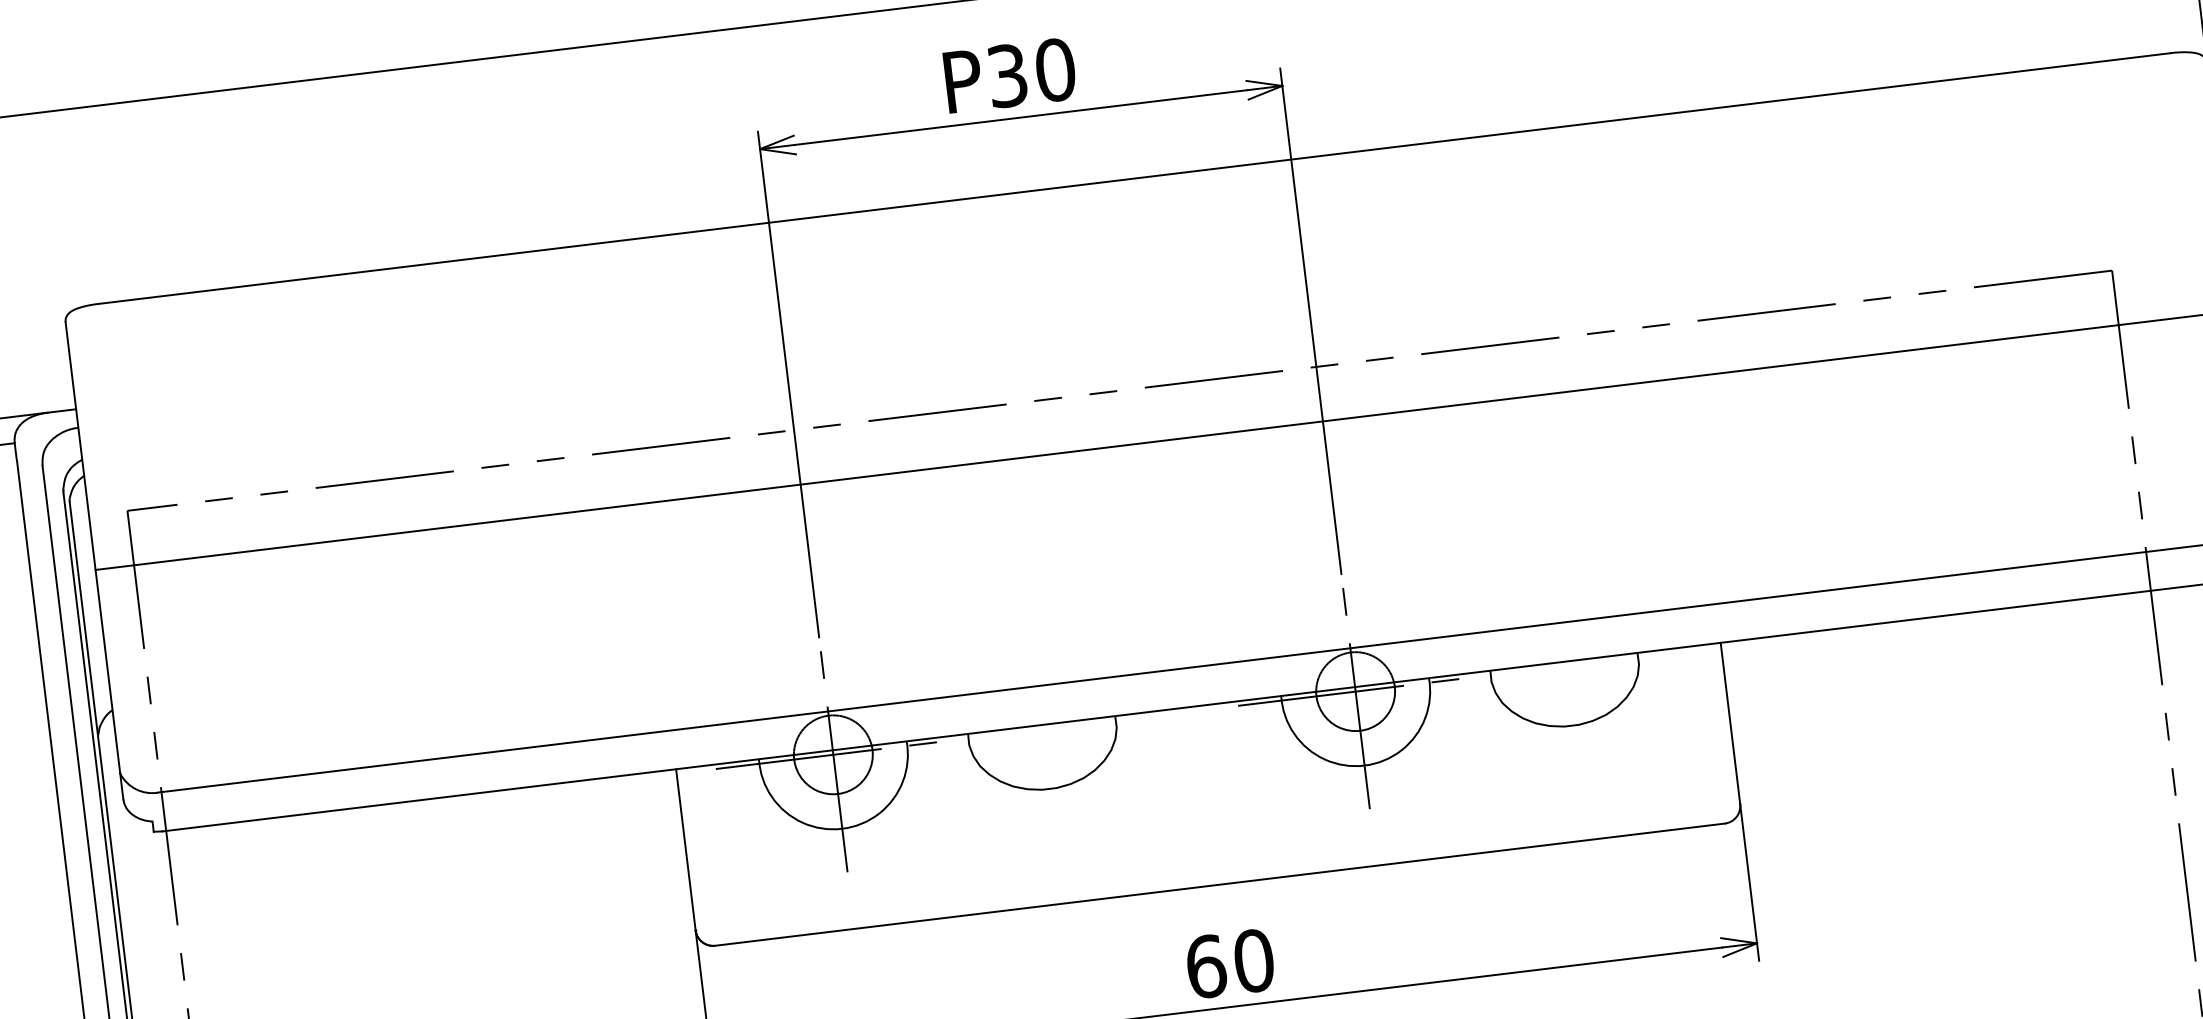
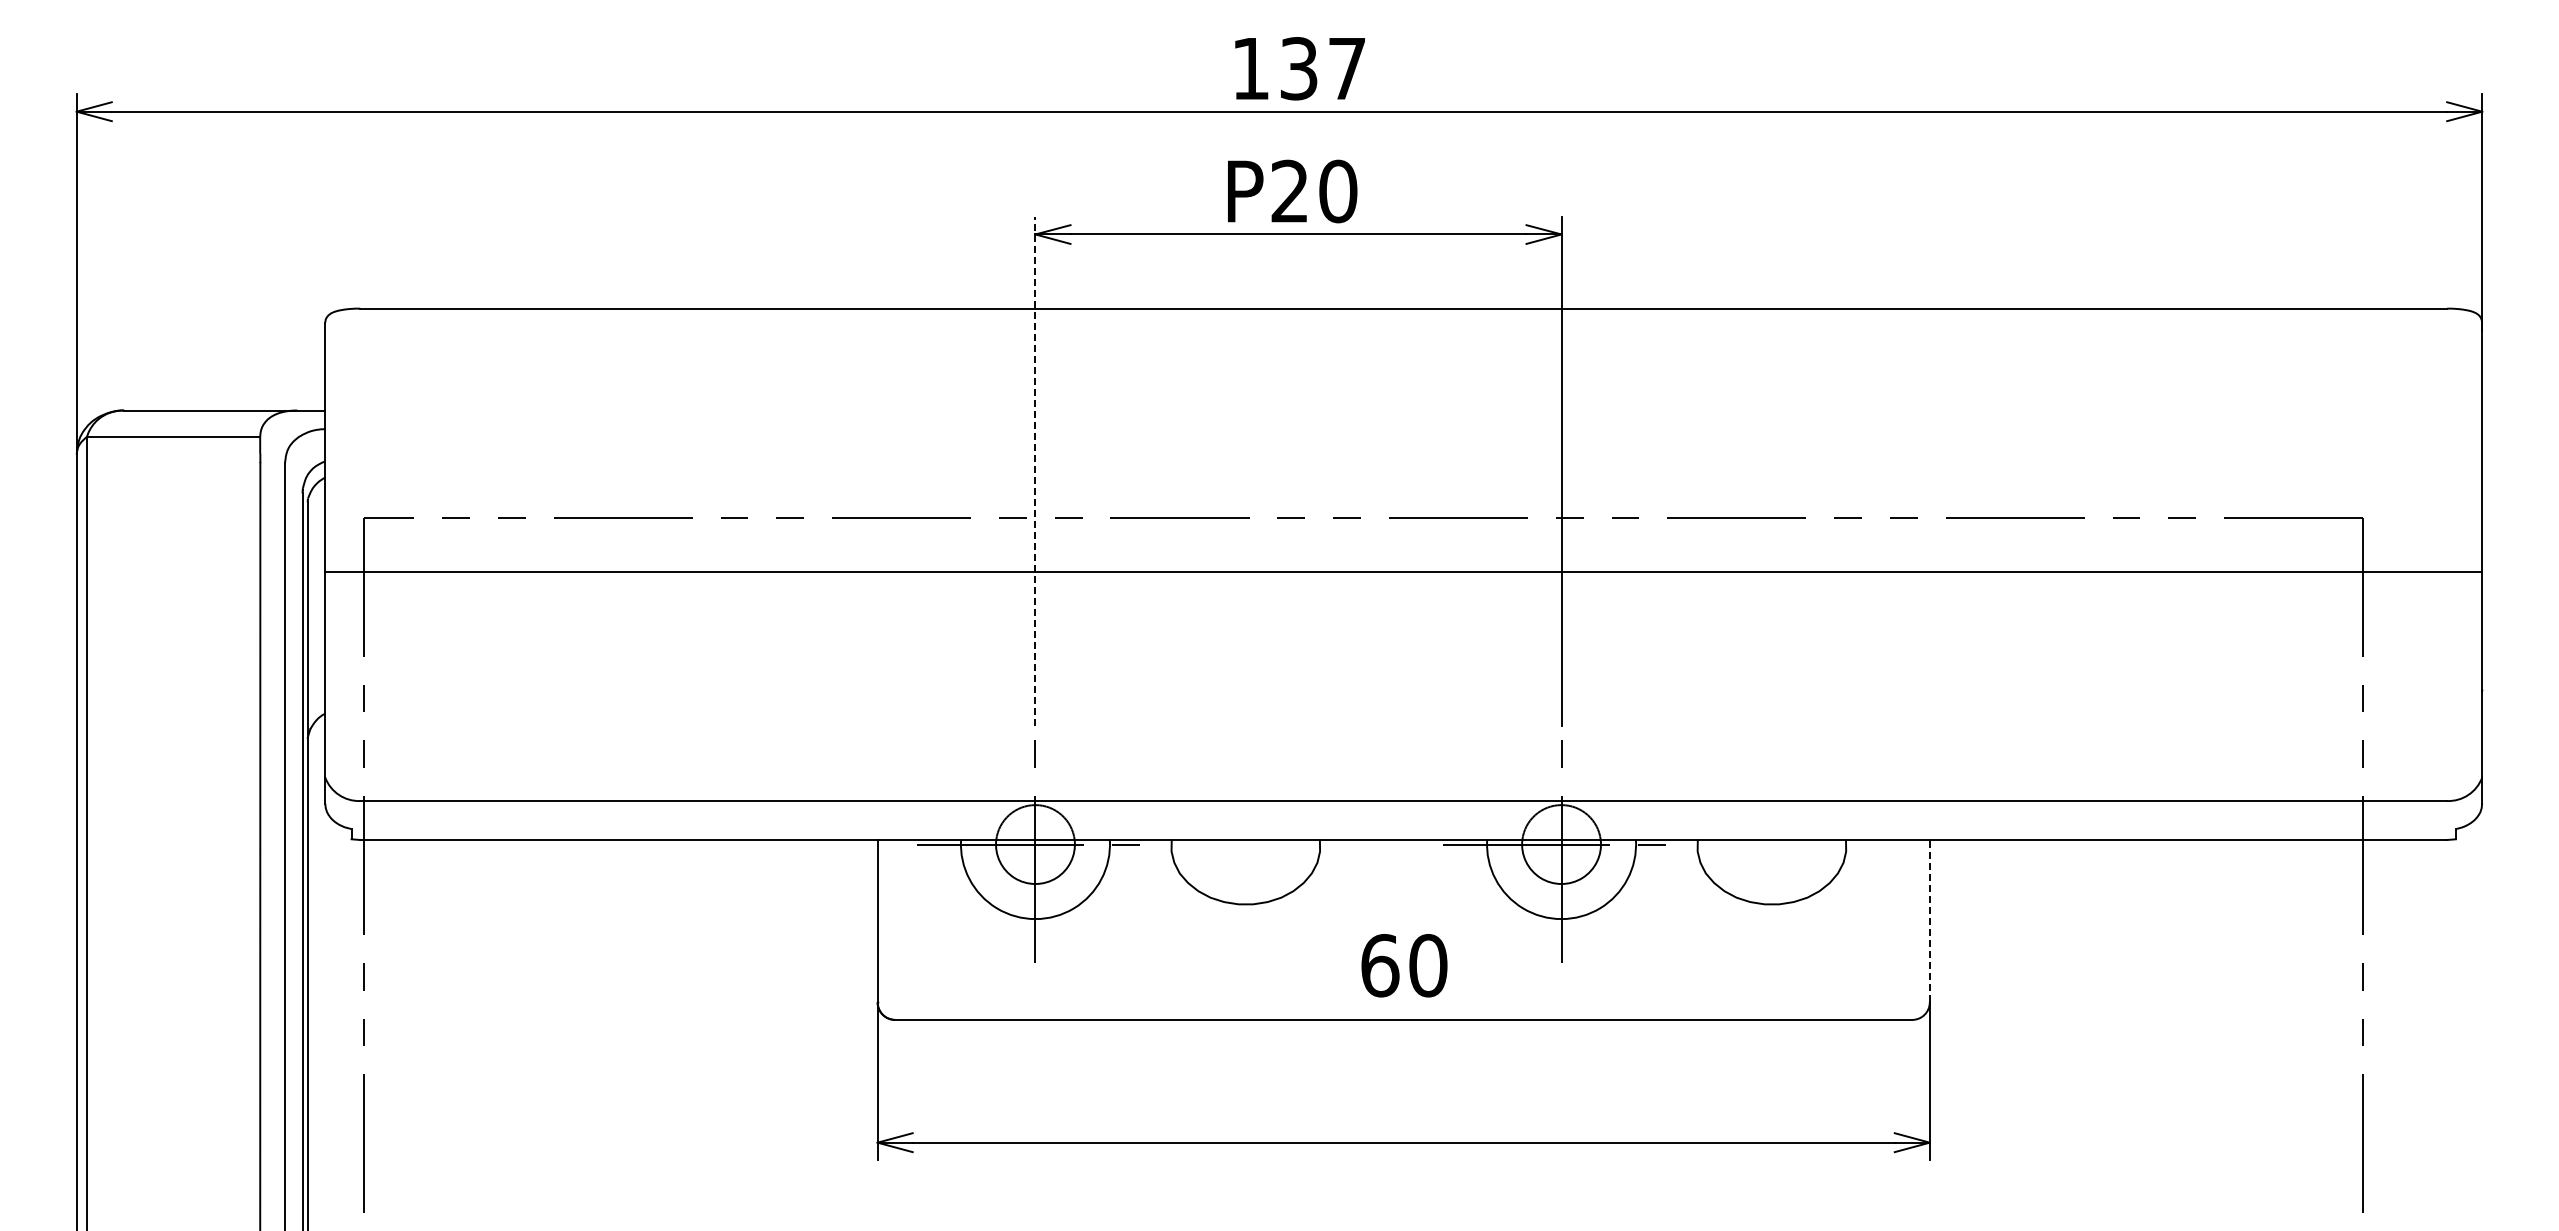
text: (1007, 75) -> (1289, 191), P30 -> P20
line: (788, 384) -> (1035, 471), solid -> dashed
line: (1730, 722) -> (1929, 920), solid -> dashed
text: (1230, 963) -> (1404, 965), moved

